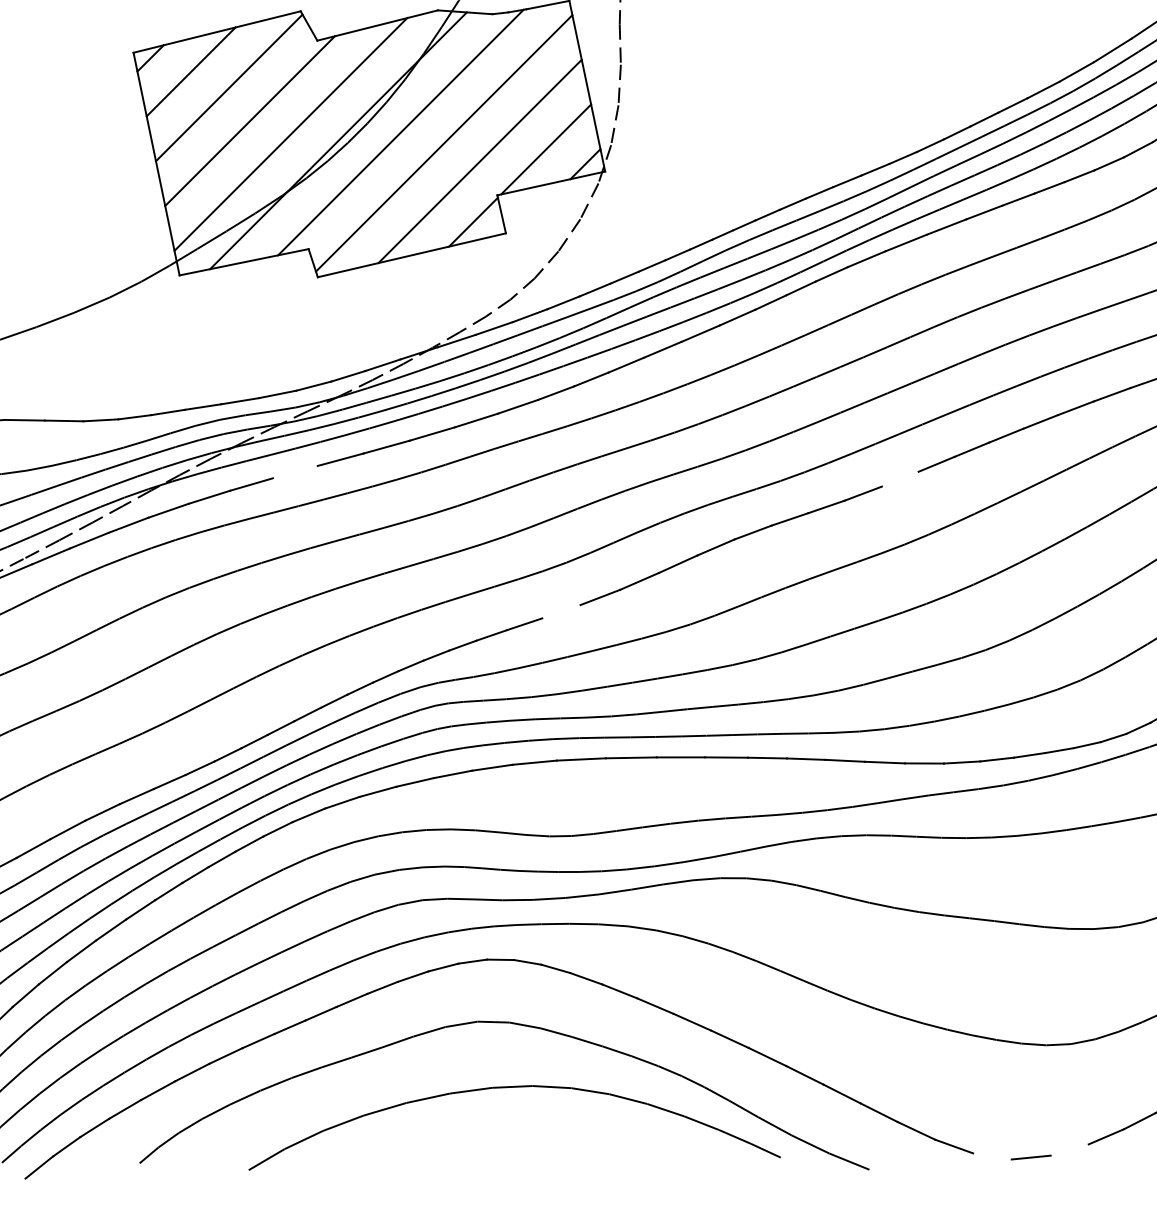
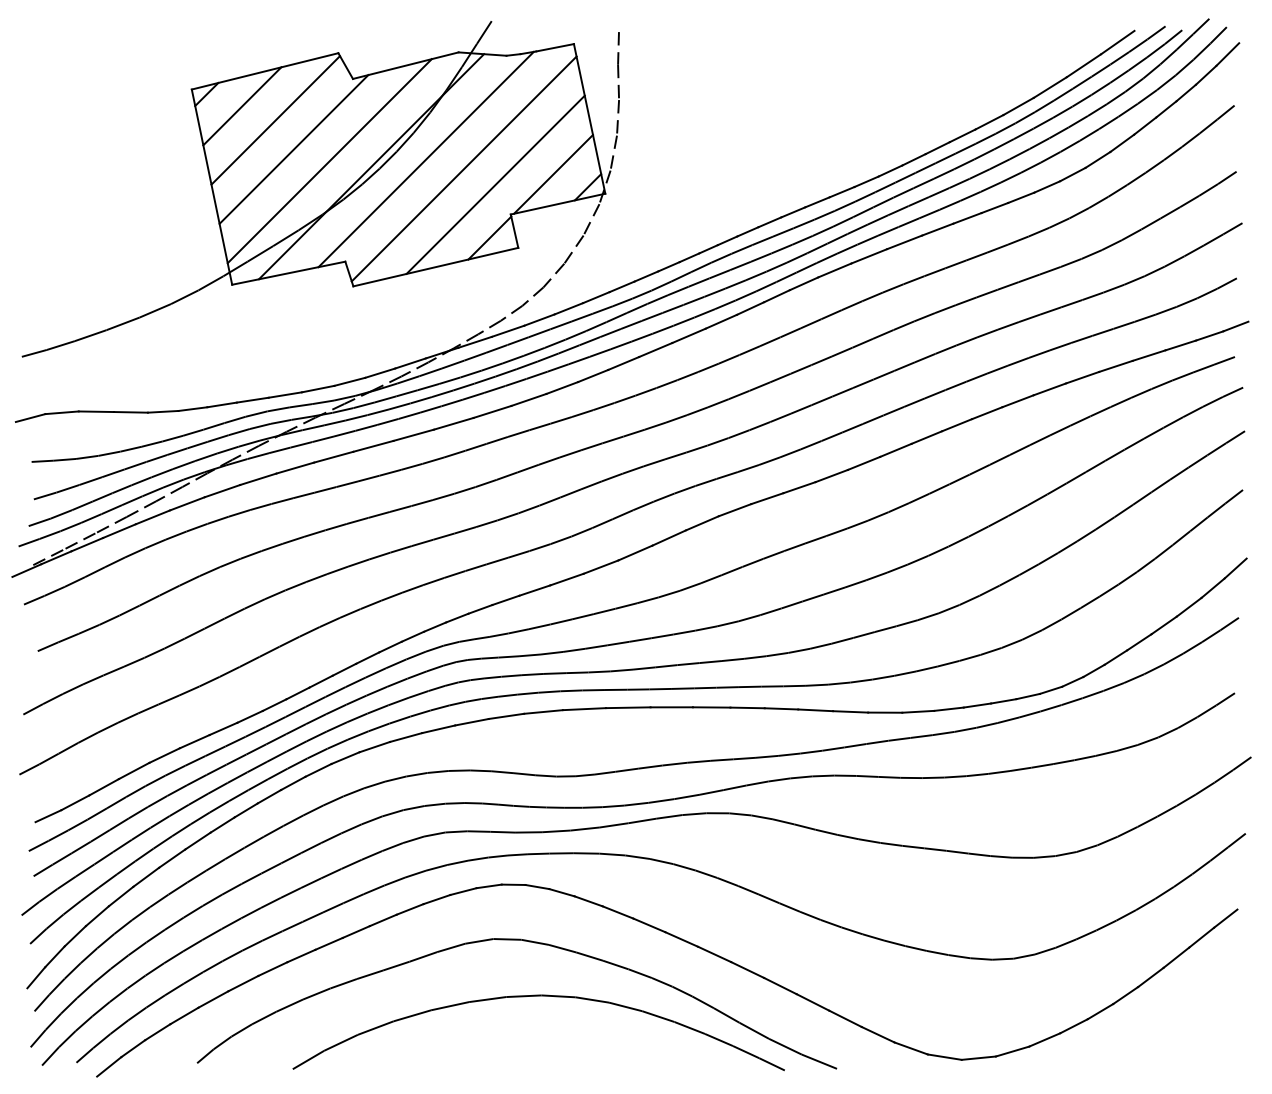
line: (295, 471) -> (333, 456), added
line: (899, 478) -> (863, 462), added
line: (560, 611) -> (566, 579), added
line: (1069, 1149) -> (1012, 1051), added
line: (992, 1155) -> (944, 1056), added
line: (794, 1164) -> (771, 1064), added

